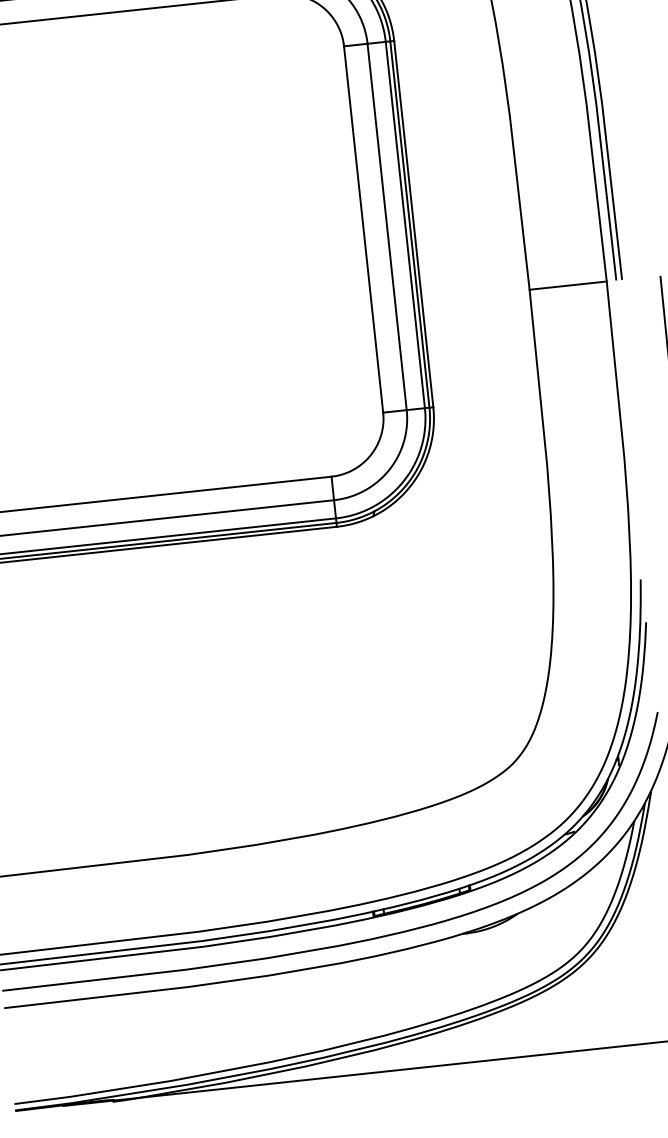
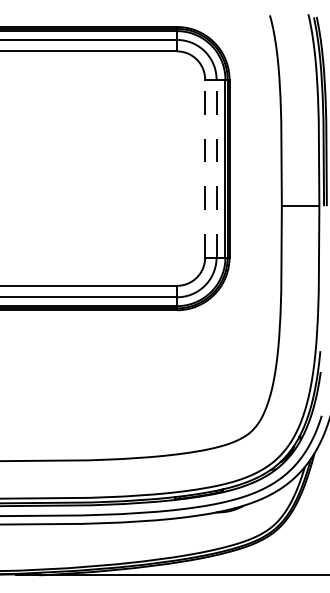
line: (386, 226) -> (216, 168), solid -> dashed
line: (364, 229) -> (205, 168), solid -> dashed

